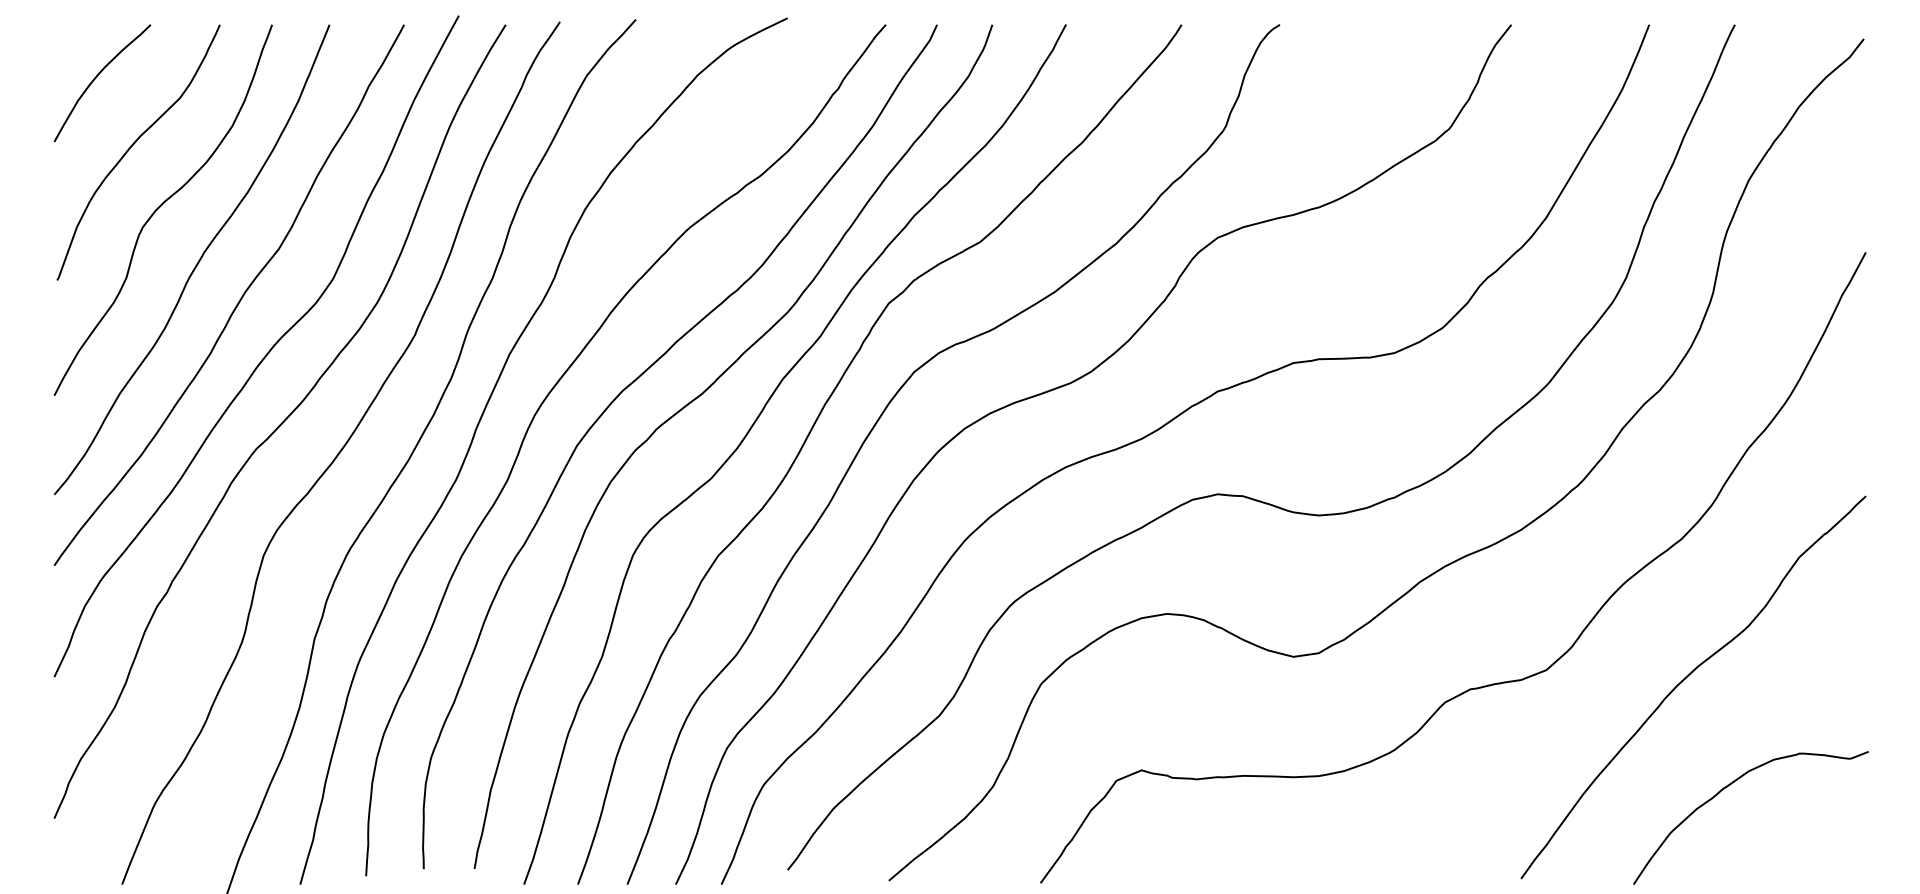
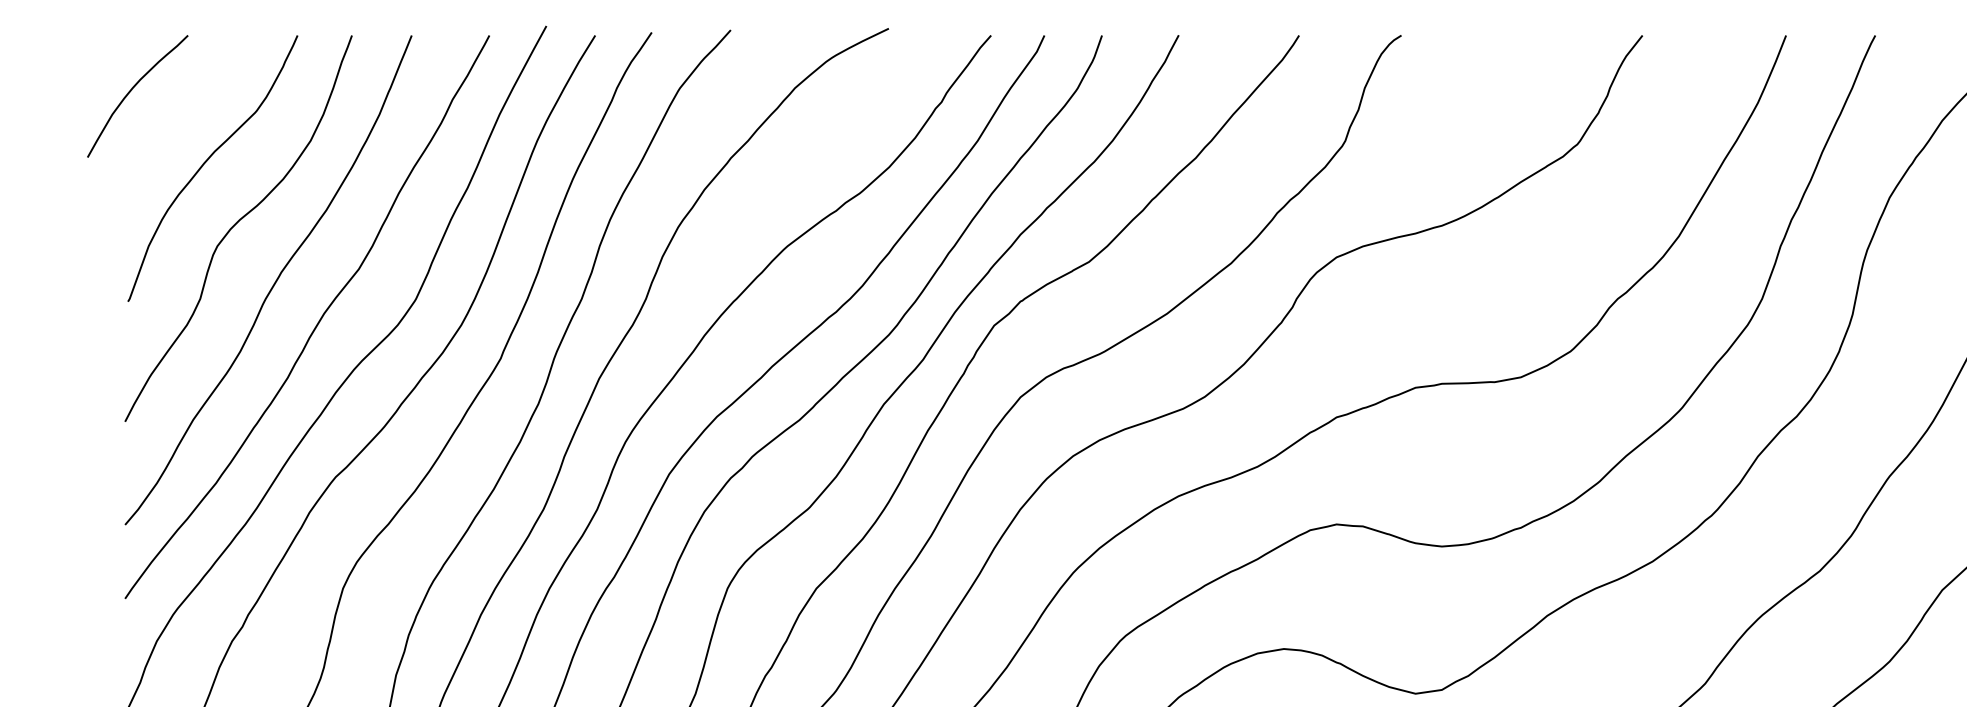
curve: (97, 77) -> (132, 90), moved

